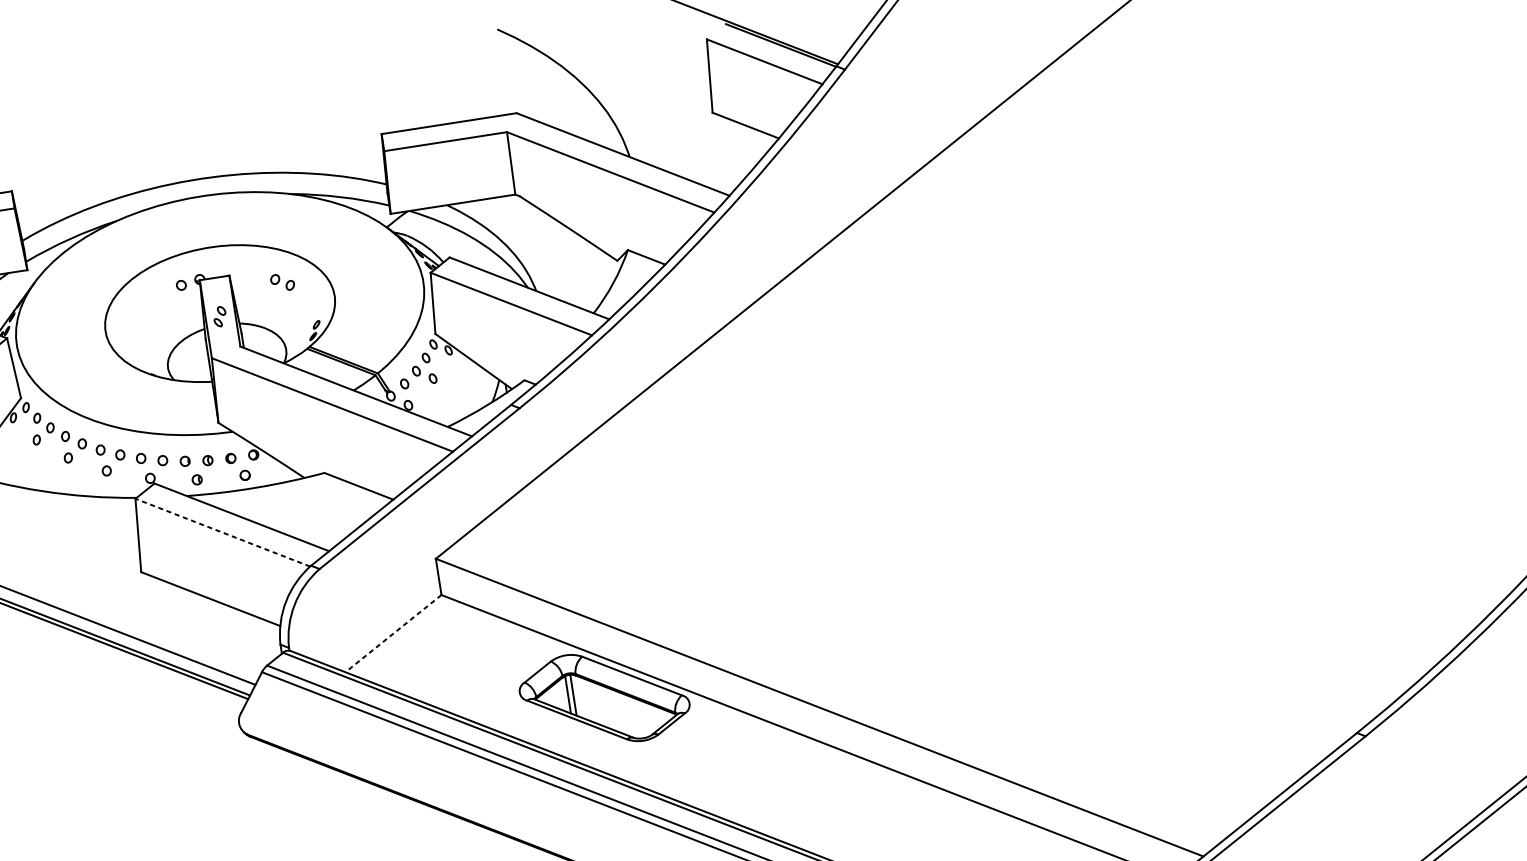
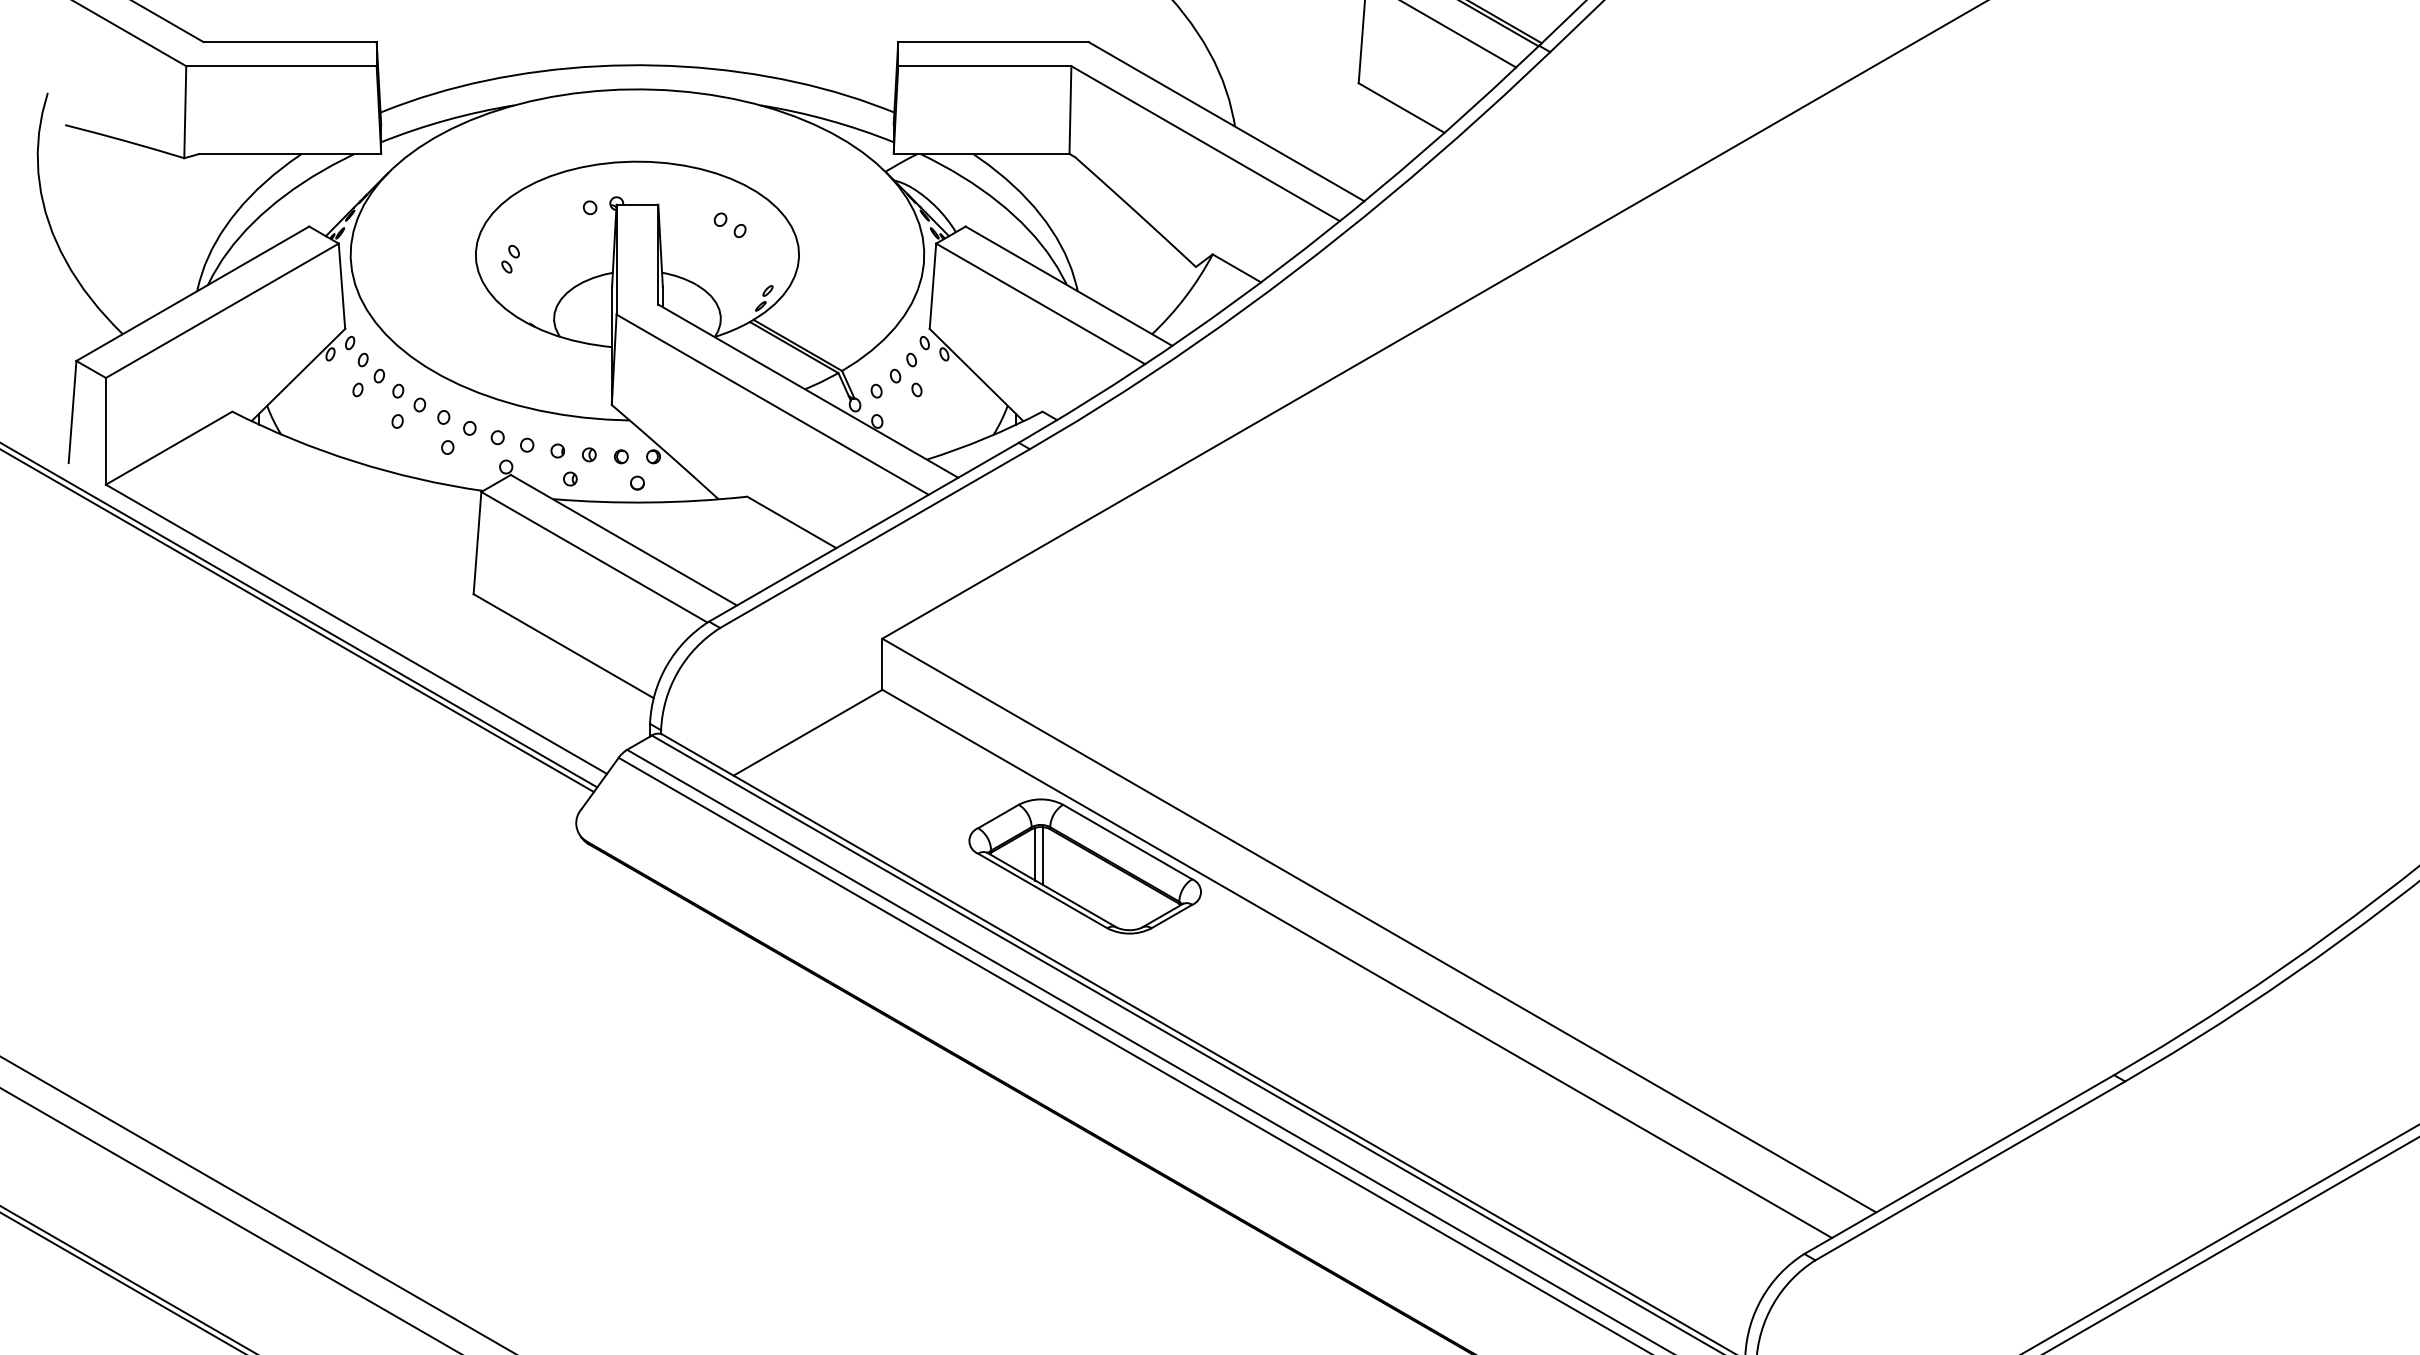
part: (219, 316) -> (510, 258), moved
line: (222, 532) -> (594, 557), dashed -> solid
line: (393, 633) -> (808, 732), dashed -> solid

